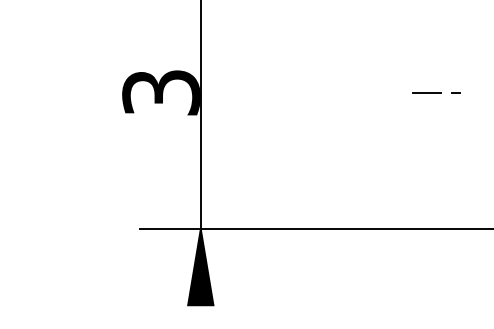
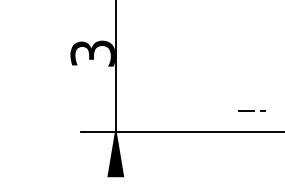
line: (435, 92) -> (251, 110), moved

